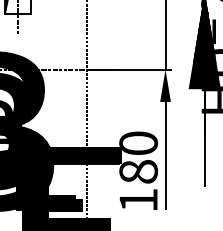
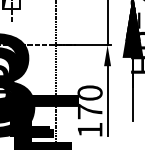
text: (137, 171) -> (89, 111), 180 -> 170

